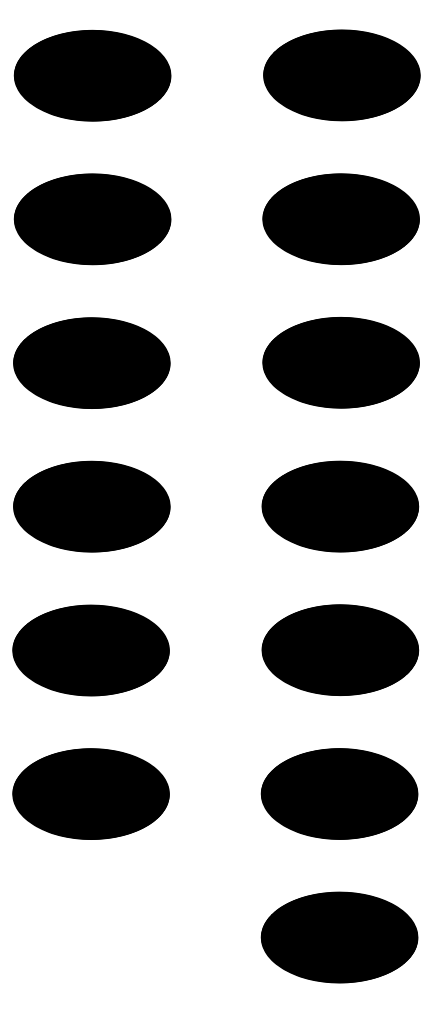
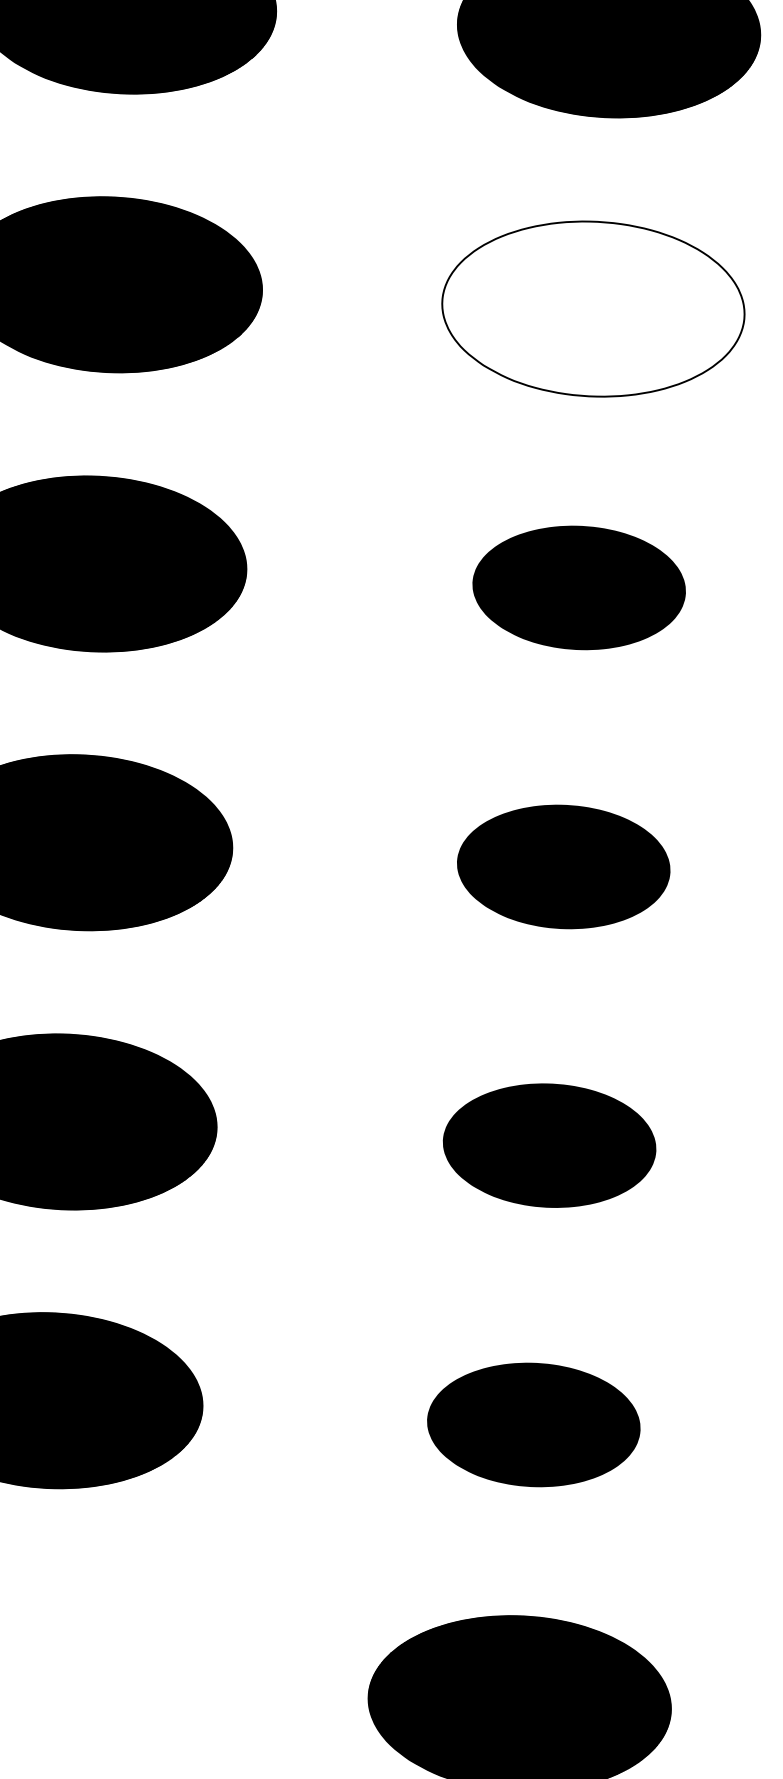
hatch: (340, 219) -> (592, 309), removed
part: (340, 362) -> (578, 587), size x0.7
part: (340, 506) -> (563, 866), size x0.7
part: (340, 649) -> (549, 1144), size x0.7
part: (339, 793) -> (533, 1423), size x0.7

